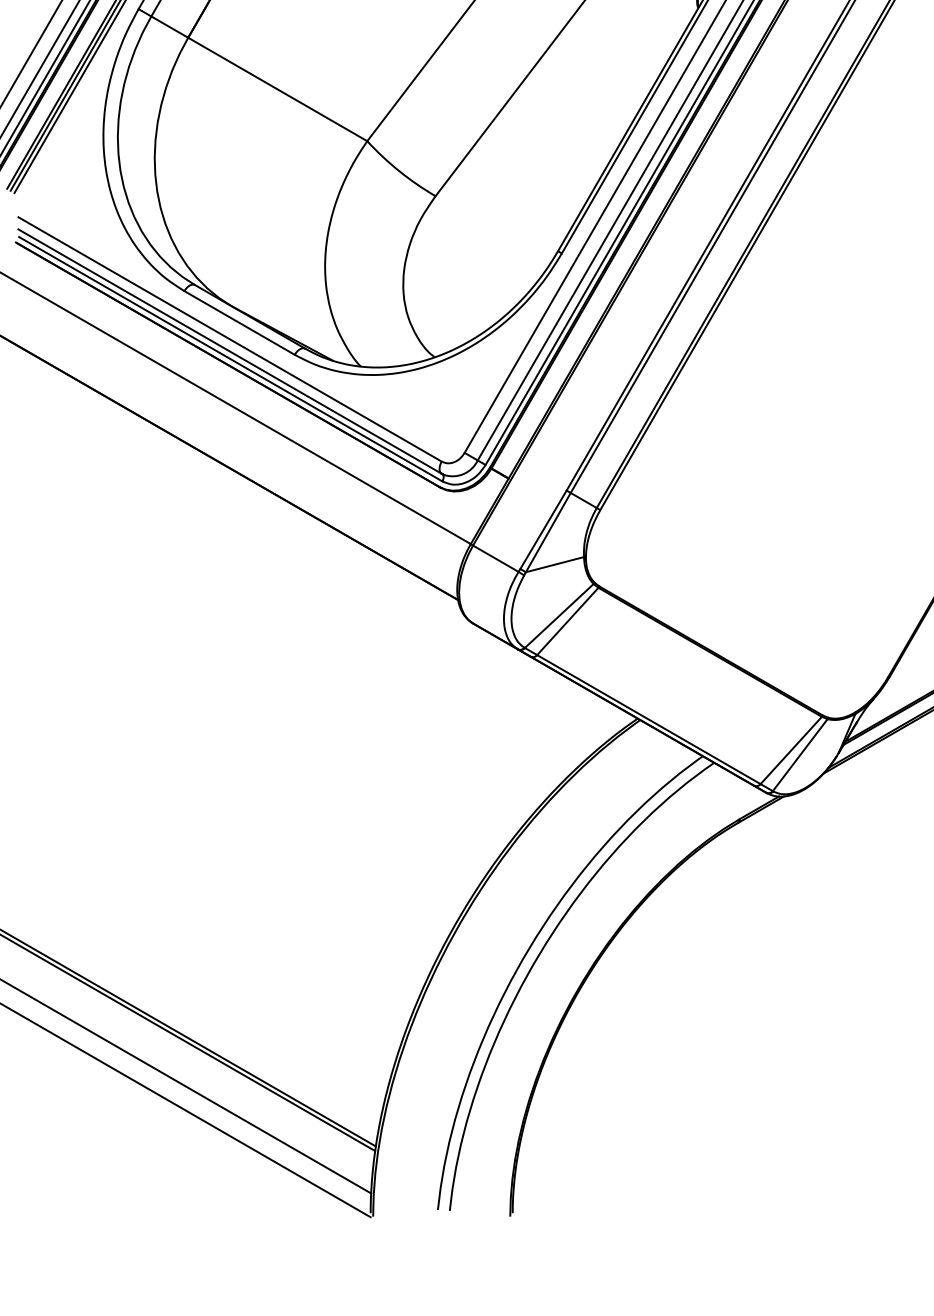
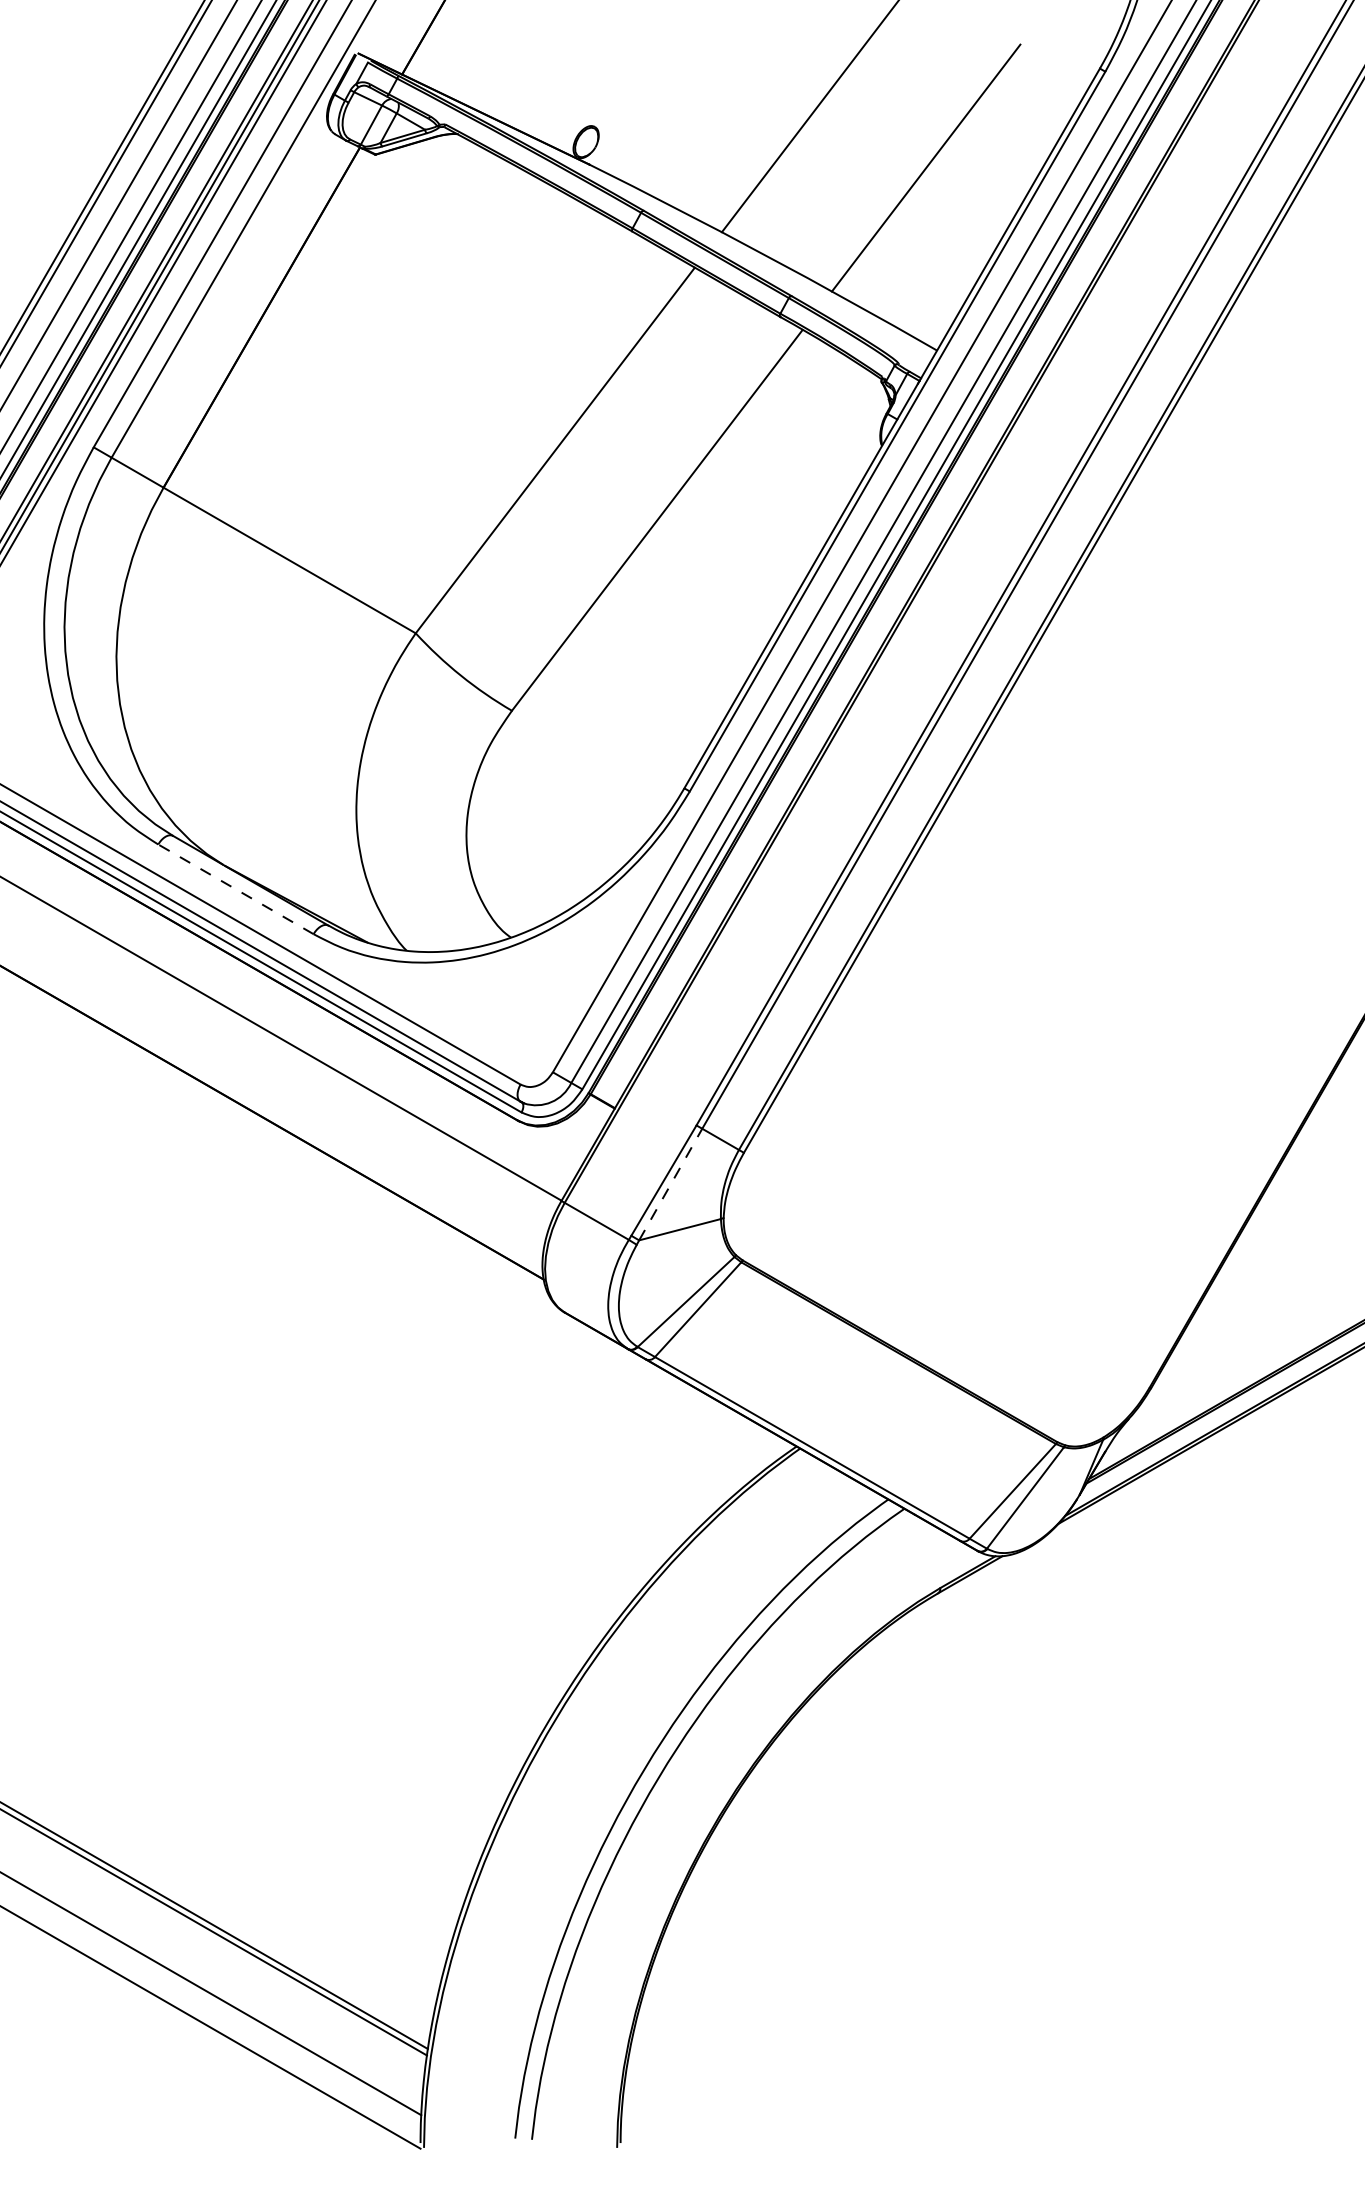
line: (239, 323) -> (235, 889), solid -> dashed
line: (548, 532) -> (670, 1184), solid -> dashed

